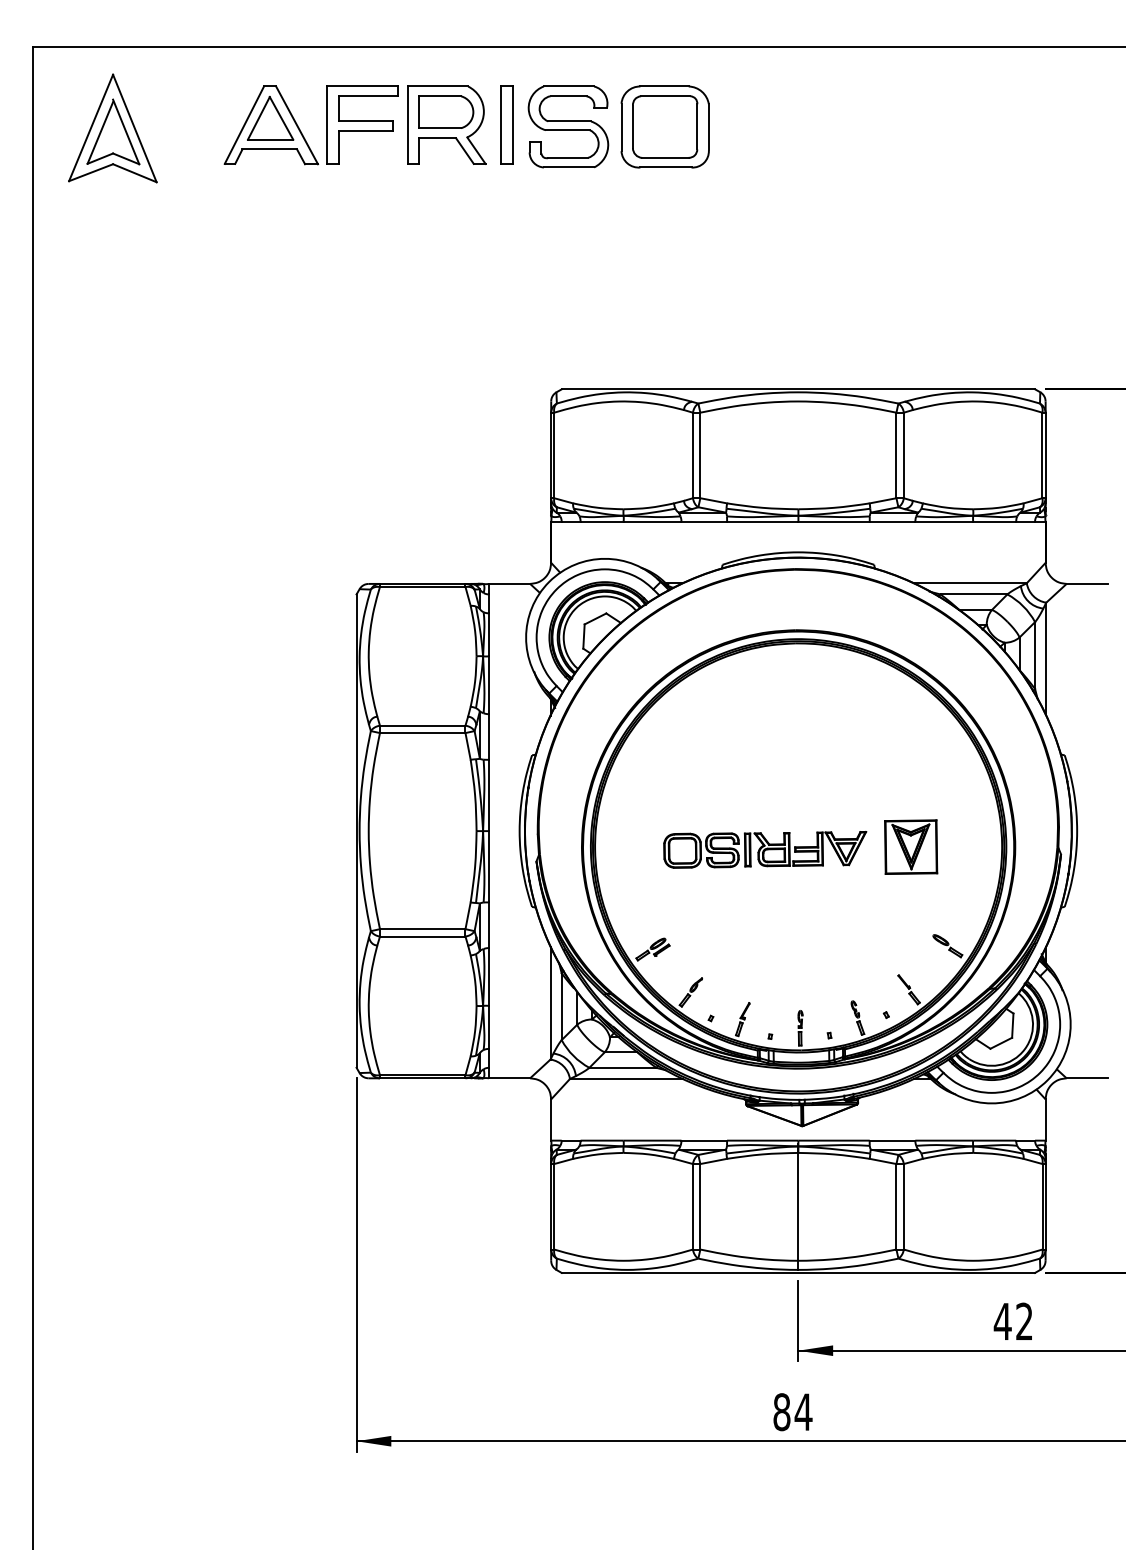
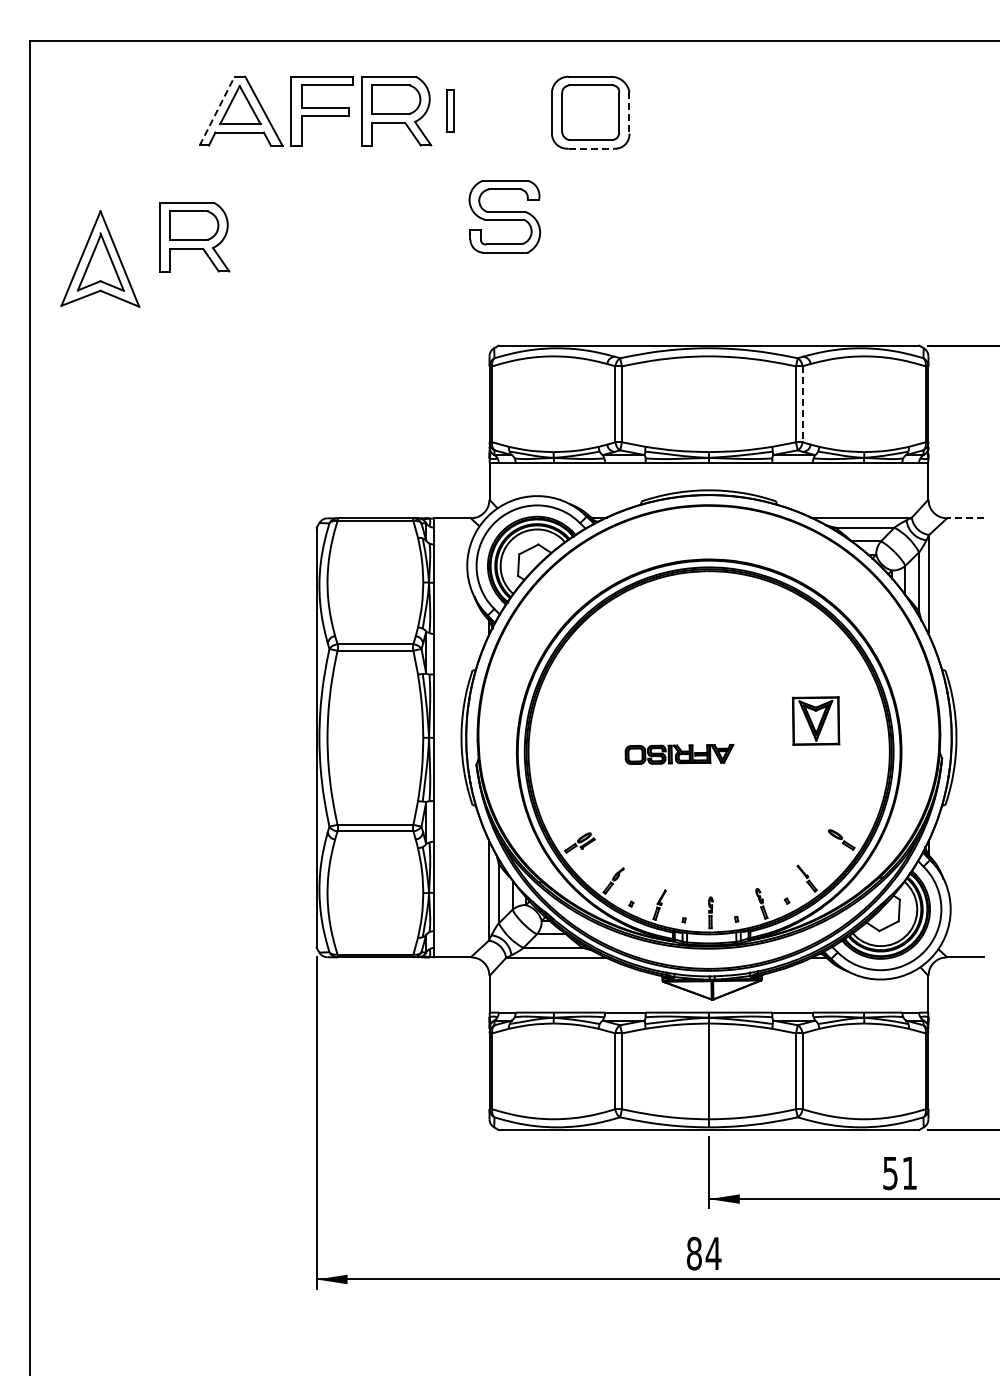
part: (507, 124) -> (450, 110), size x0.6
line: (244, 125) -> (217, 111), solid -> dashed
part: (568, 126) -> (504, 216), moved
part: (113, 127) -> (100, 258), moved
line: (708, 127) -> (629, 113), solid -> dashed
line: (666, 167) -> (591, 148), solid -> dashed
part: (218, 267) -> (194, 237), added
line: (903, 455) -> (802, 404), solid -> dashed
line: (1086, 584) -> (964, 518), solid -> dashed
part: (910, 846) -> (815, 720), moved
part: (765, 849) -> (679, 754), size x0.6
text: (1012, 1321) -> (899, 1173), 42 -> 51

